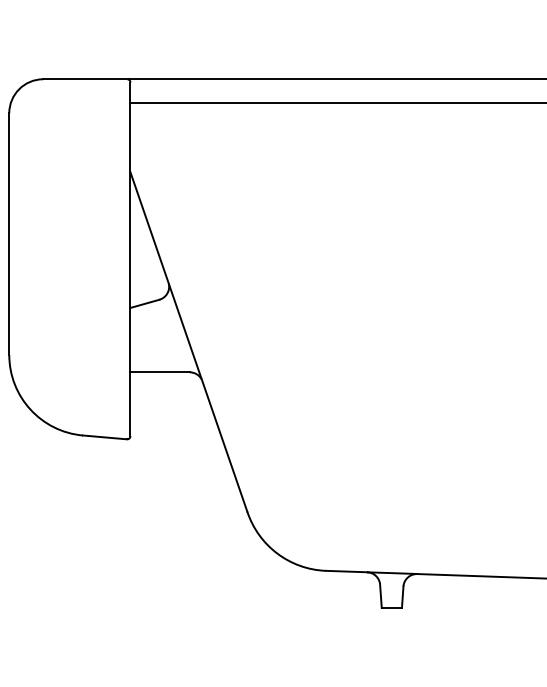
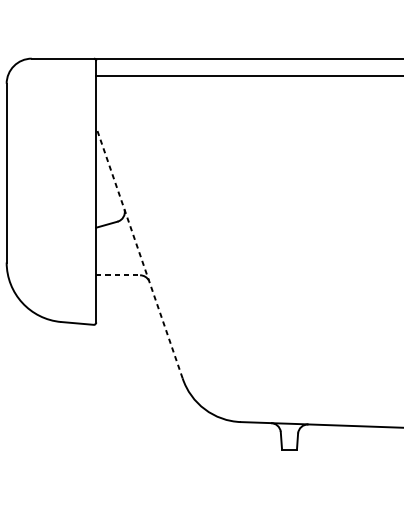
line: (188, 341) -> (139, 252), solid -> dashed
line: (160, 372) -> (118, 275), solid -> dashed

